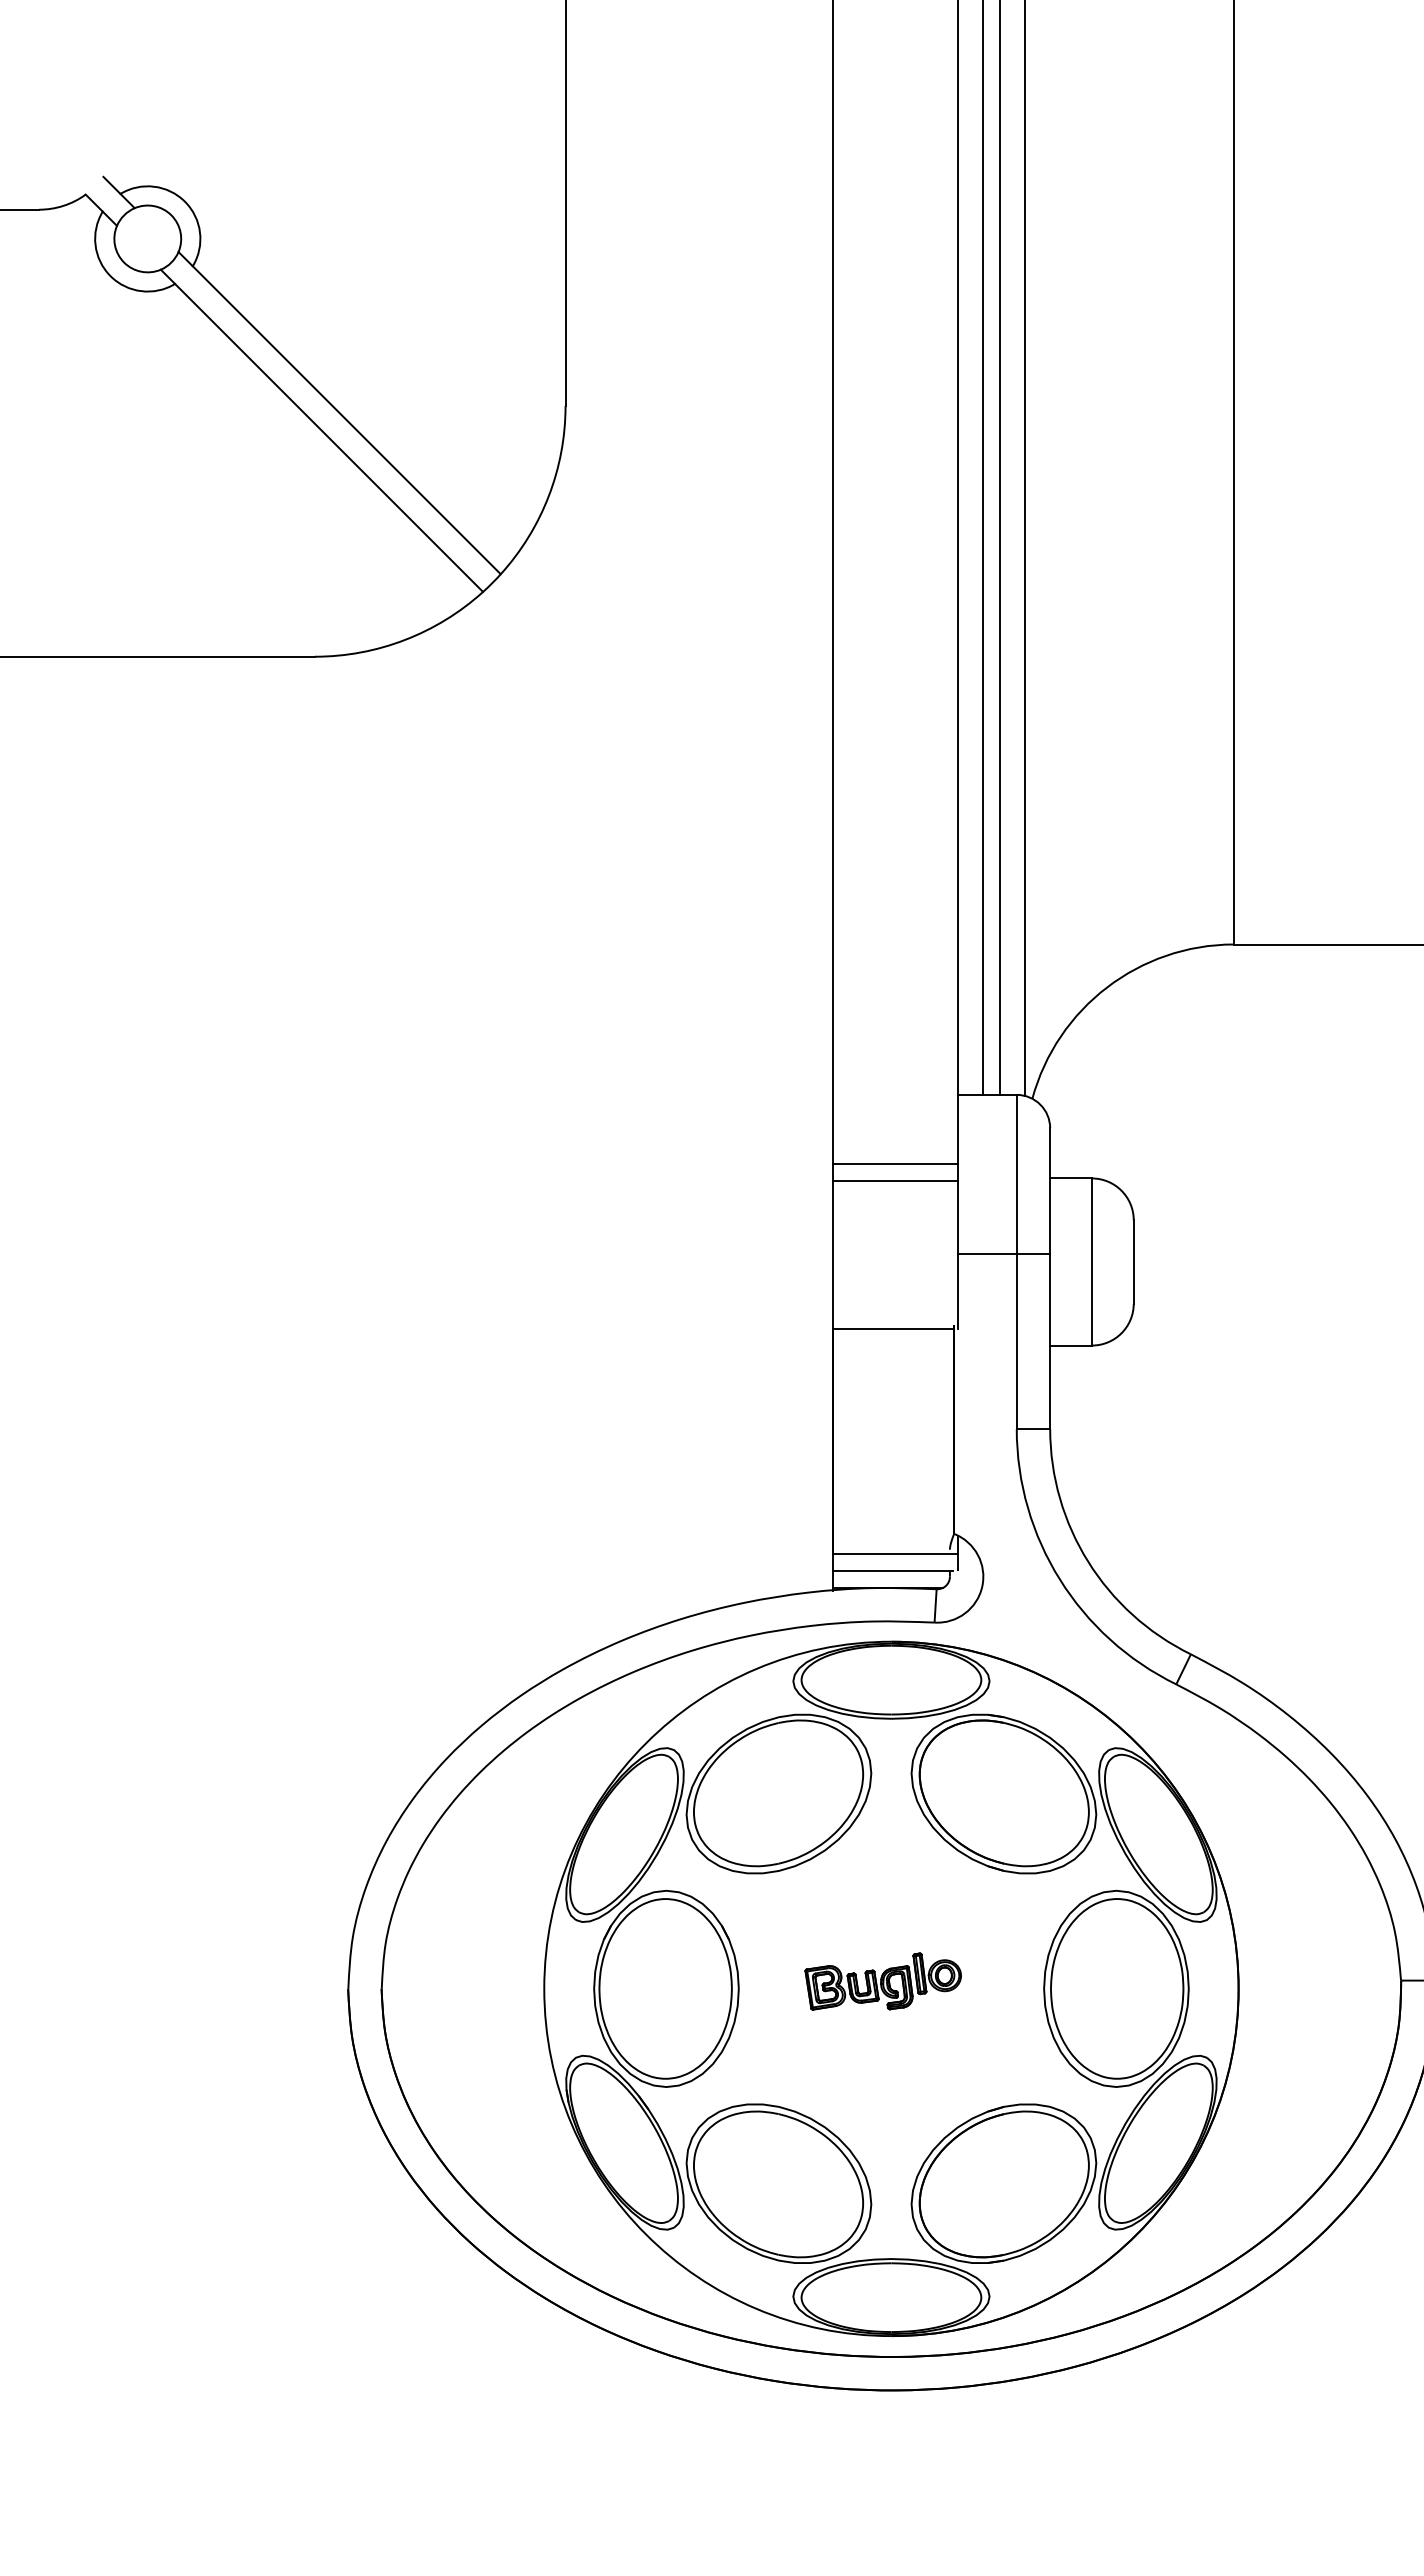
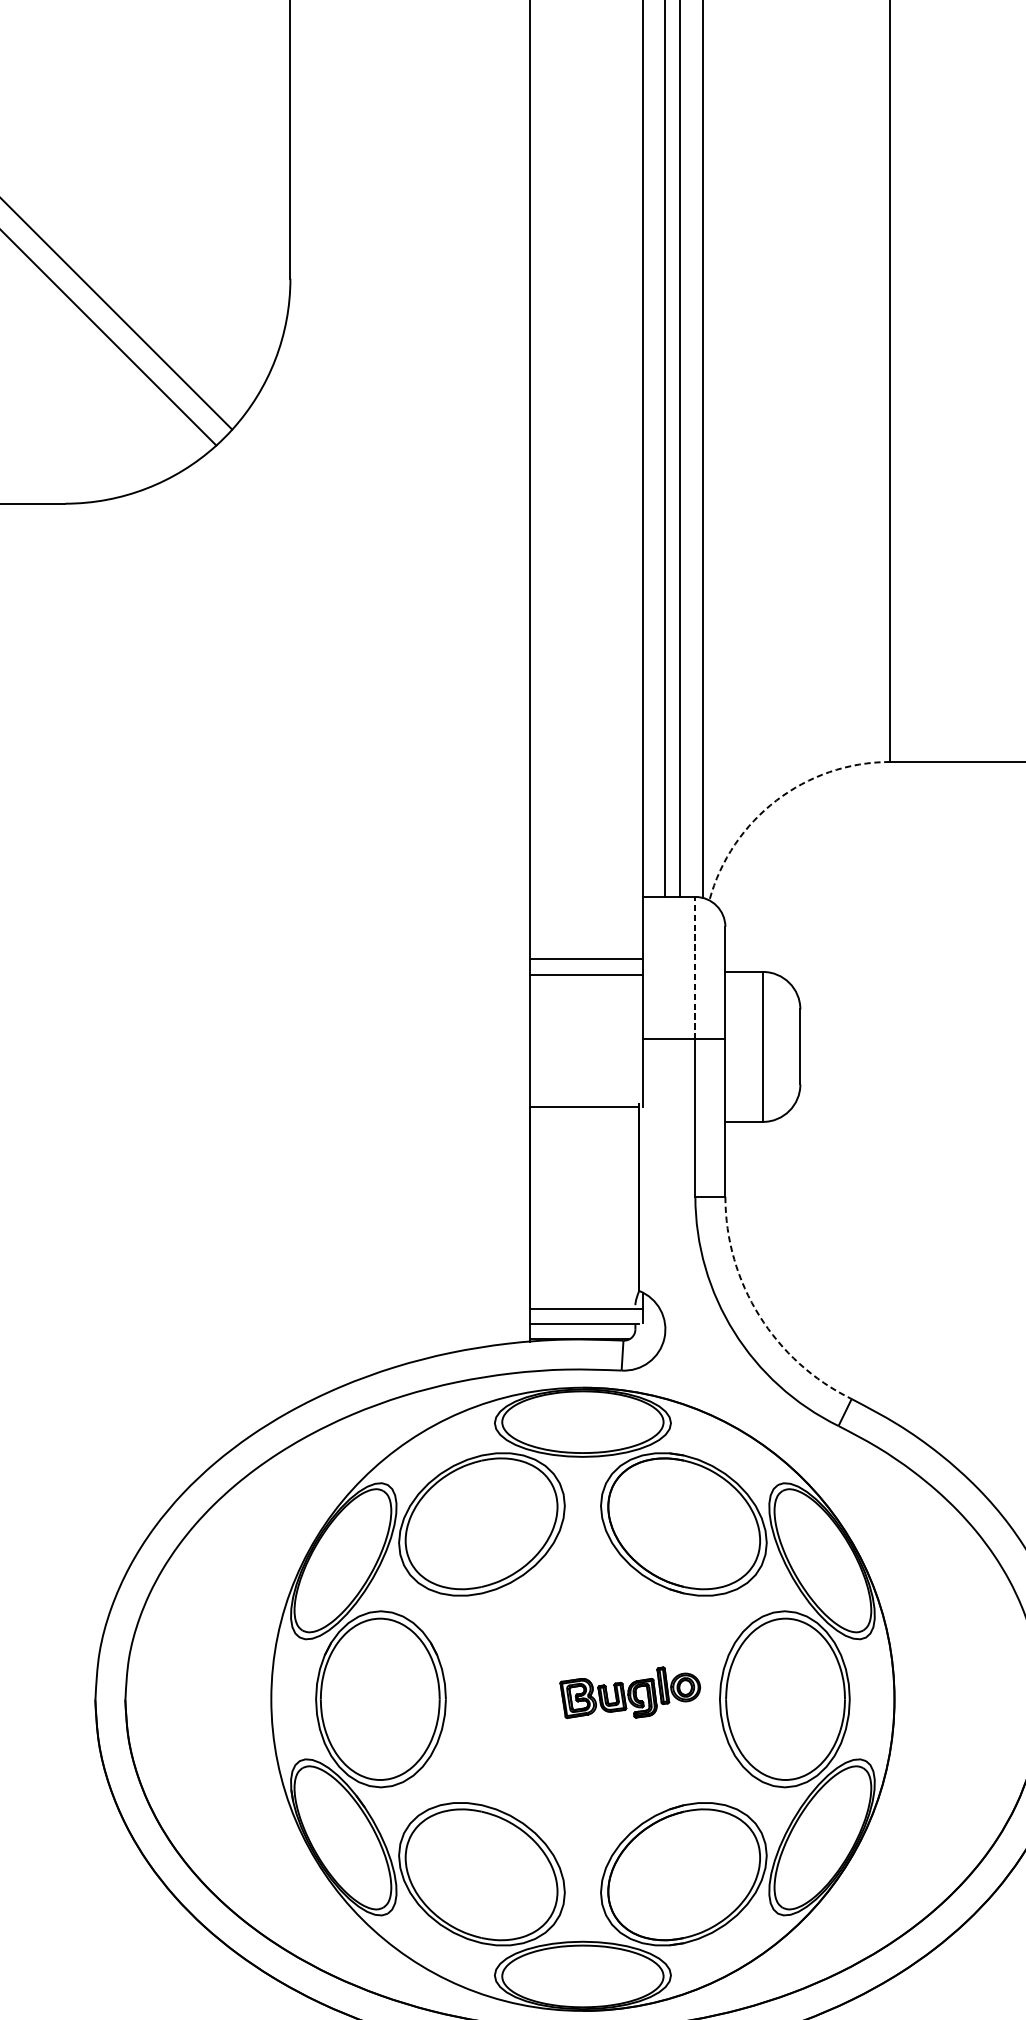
arc: (1107, 987) -> (776, 800), solid -> dashed
line: (1016, 1173) -> (695, 967), solid -> dashed
arc: (1088, 1561) -> (759, 1315), solid -> dashed
part: (882, 1981) -> (629, 1692), moved

